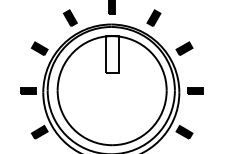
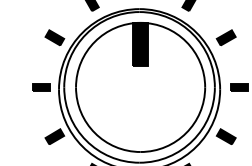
fill: (111, 54) -> (139, 44), added

